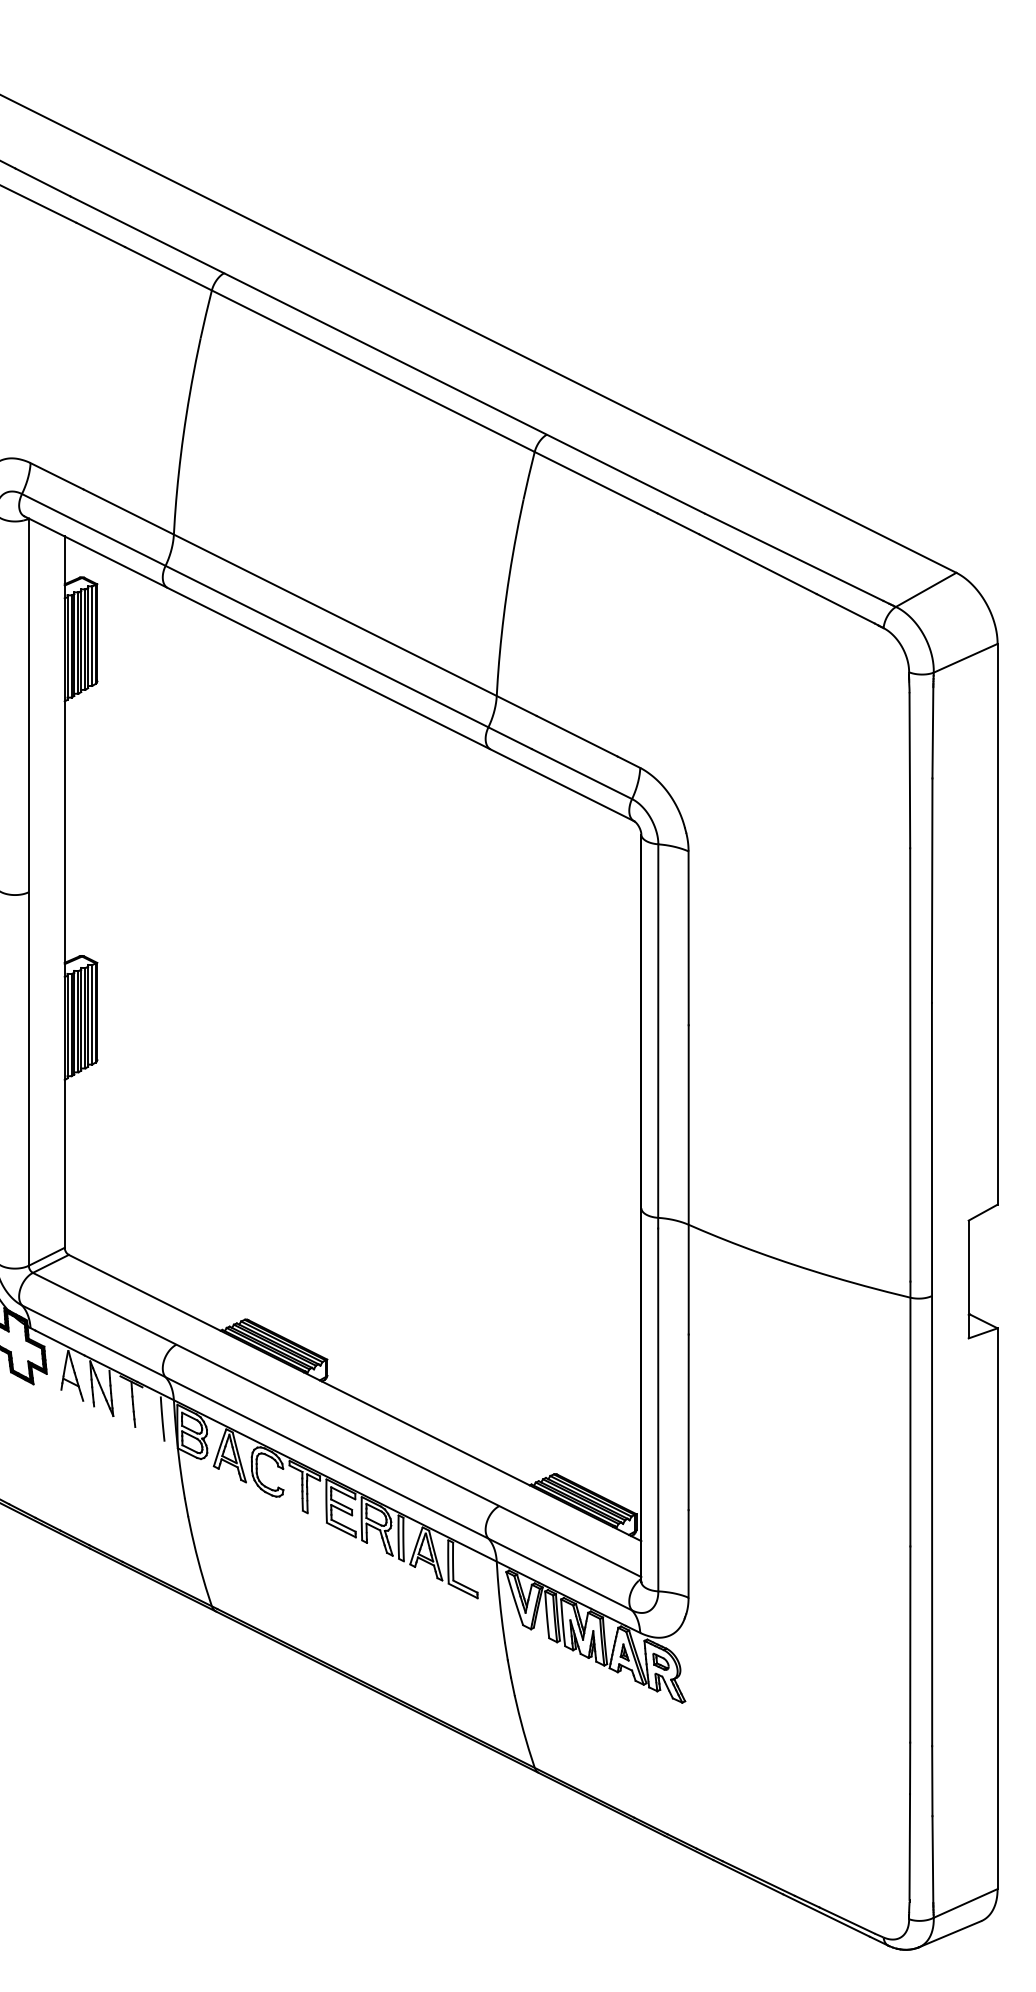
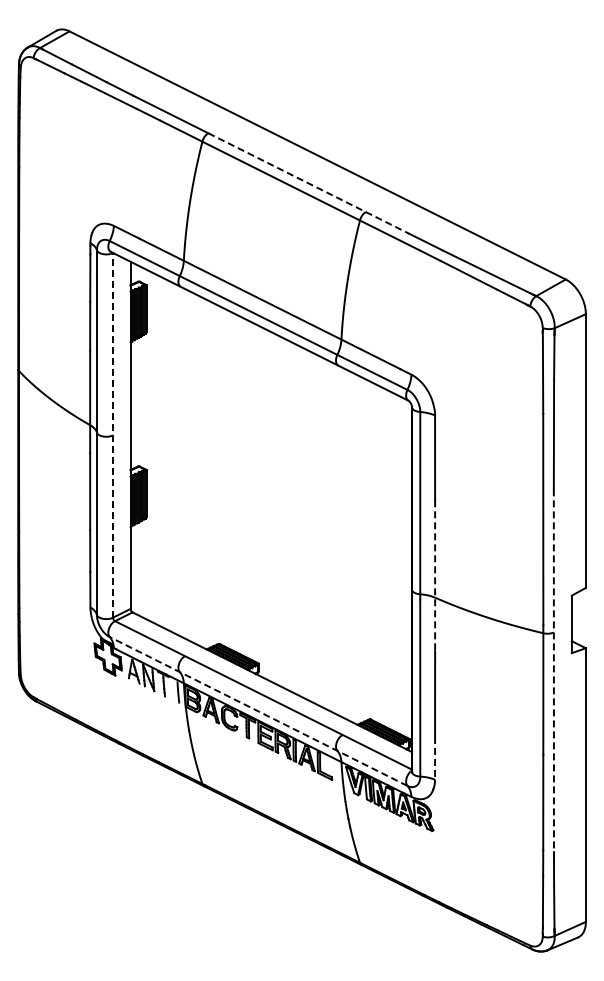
line: (433, 378) -> (310, 184), solid -> dashed
line: (29, 890) -> (113, 434), solid -> dashed
line: (689, 1181) -> (435, 576), solid -> dashed
line: (931, 1376) -> (553, 671), solid -> dashed
line: (326, 1457) -> (258, 711), solid -> dashed
line: (689, 1554) -> (435, 758), solid -> dashed

